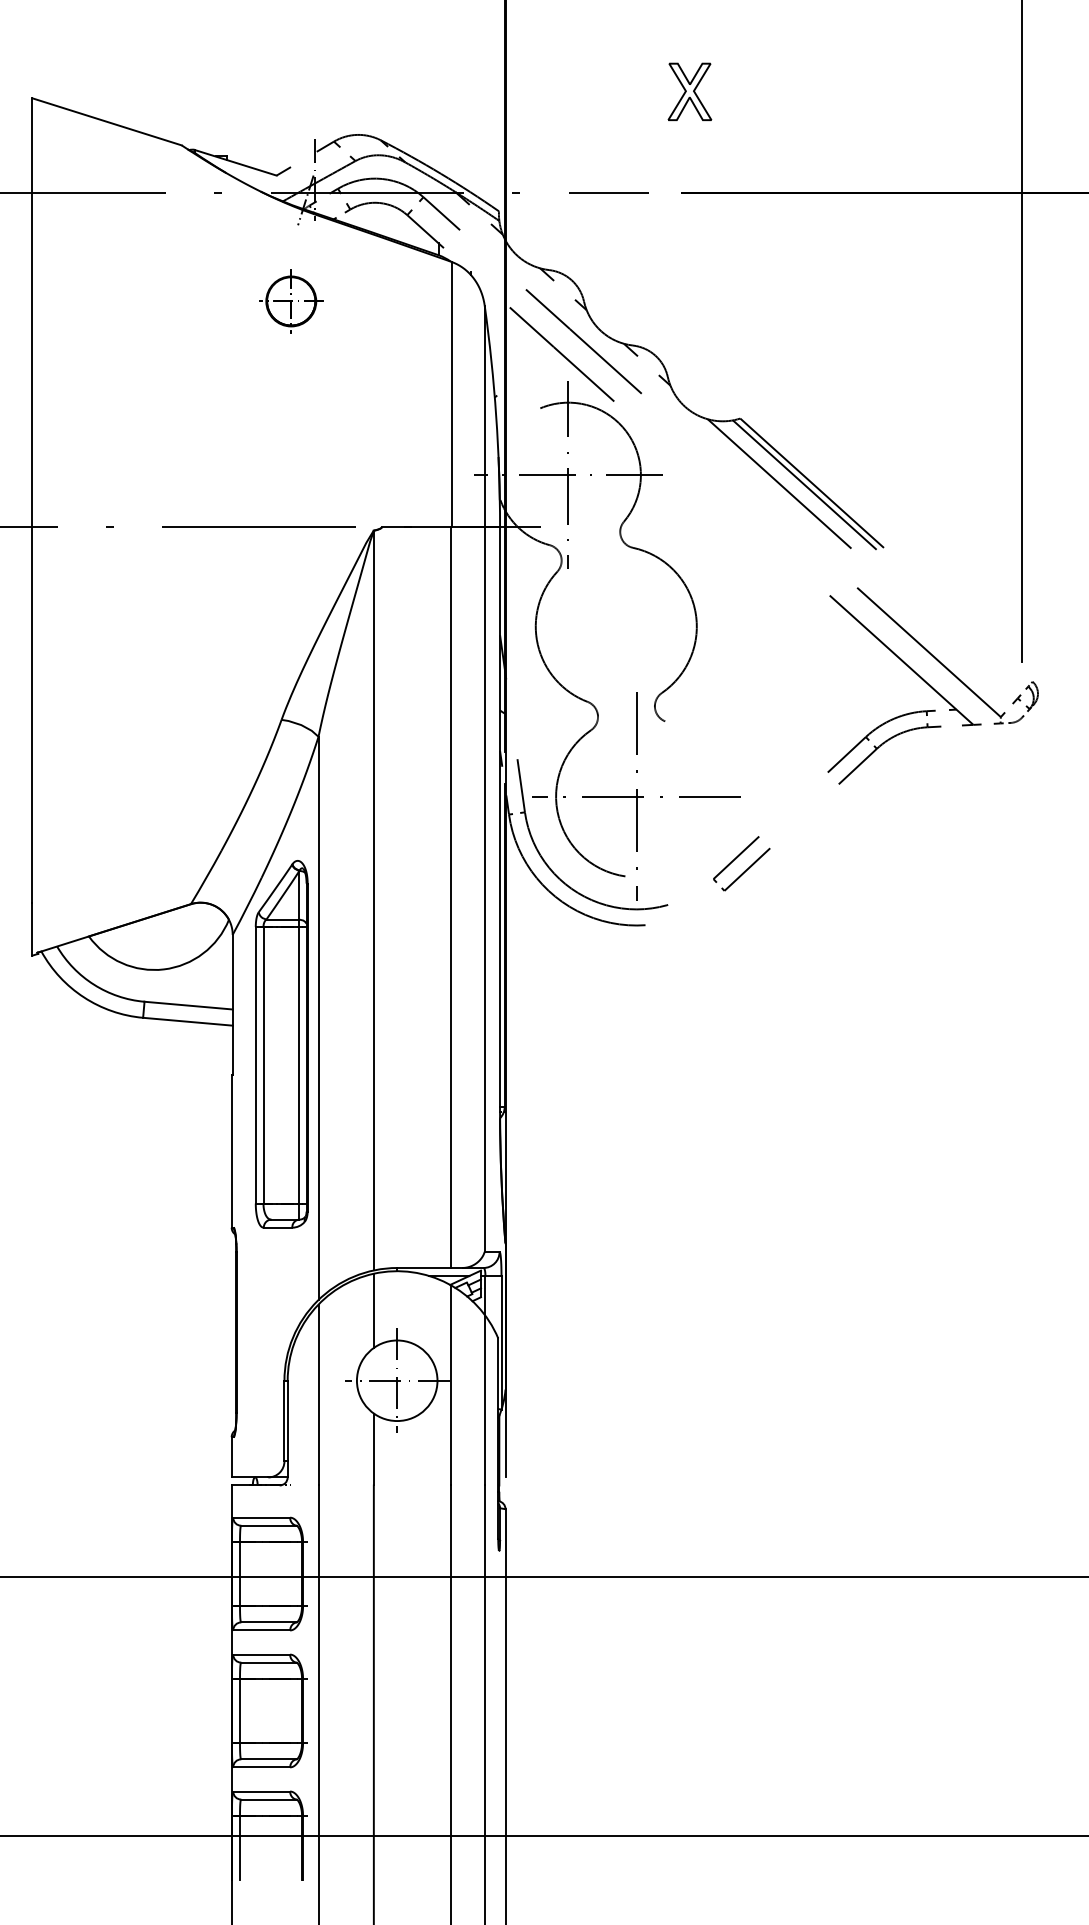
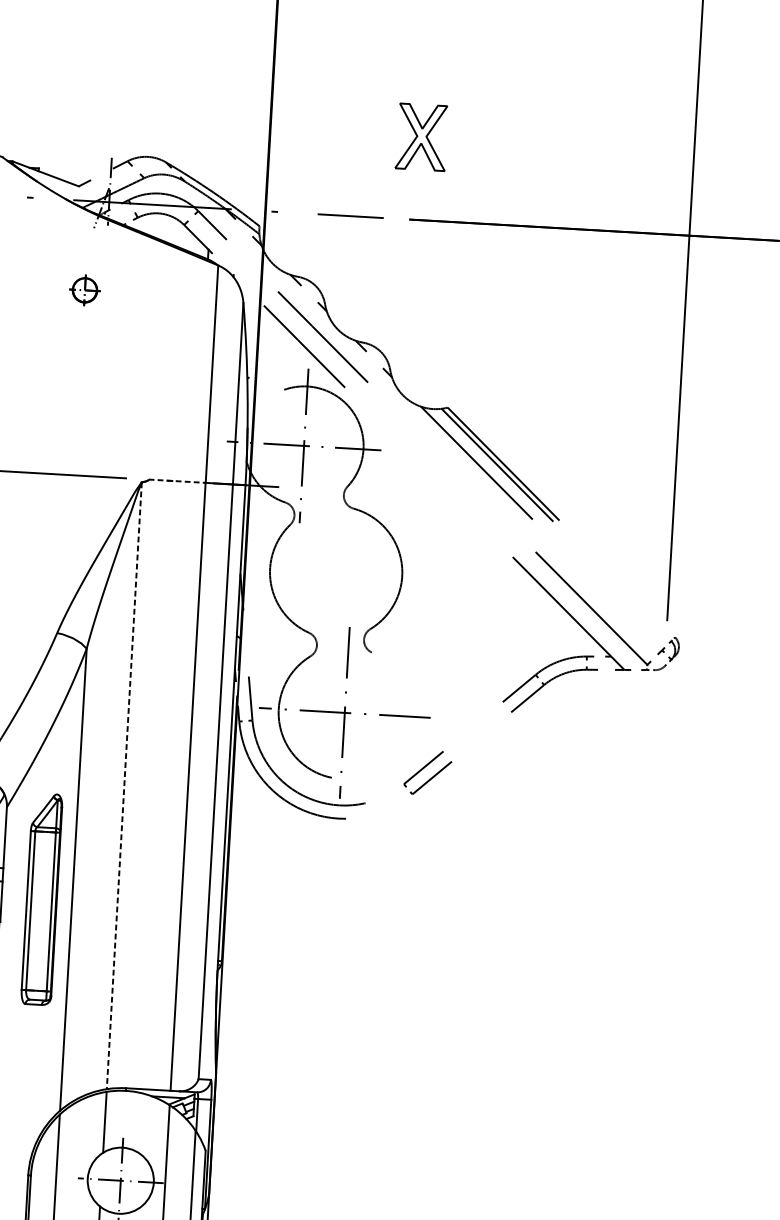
part: (689, 91) -> (421, 136), size x1.4
part: (291, 301) -> (85, 290), size x0.6
line: (416, 526) -> (177, 480), solid -> dashed
line: (373, 900) -> (124, 785), solid -> dashed
part: (281, 1044) -> (41, 899), size x0.7

